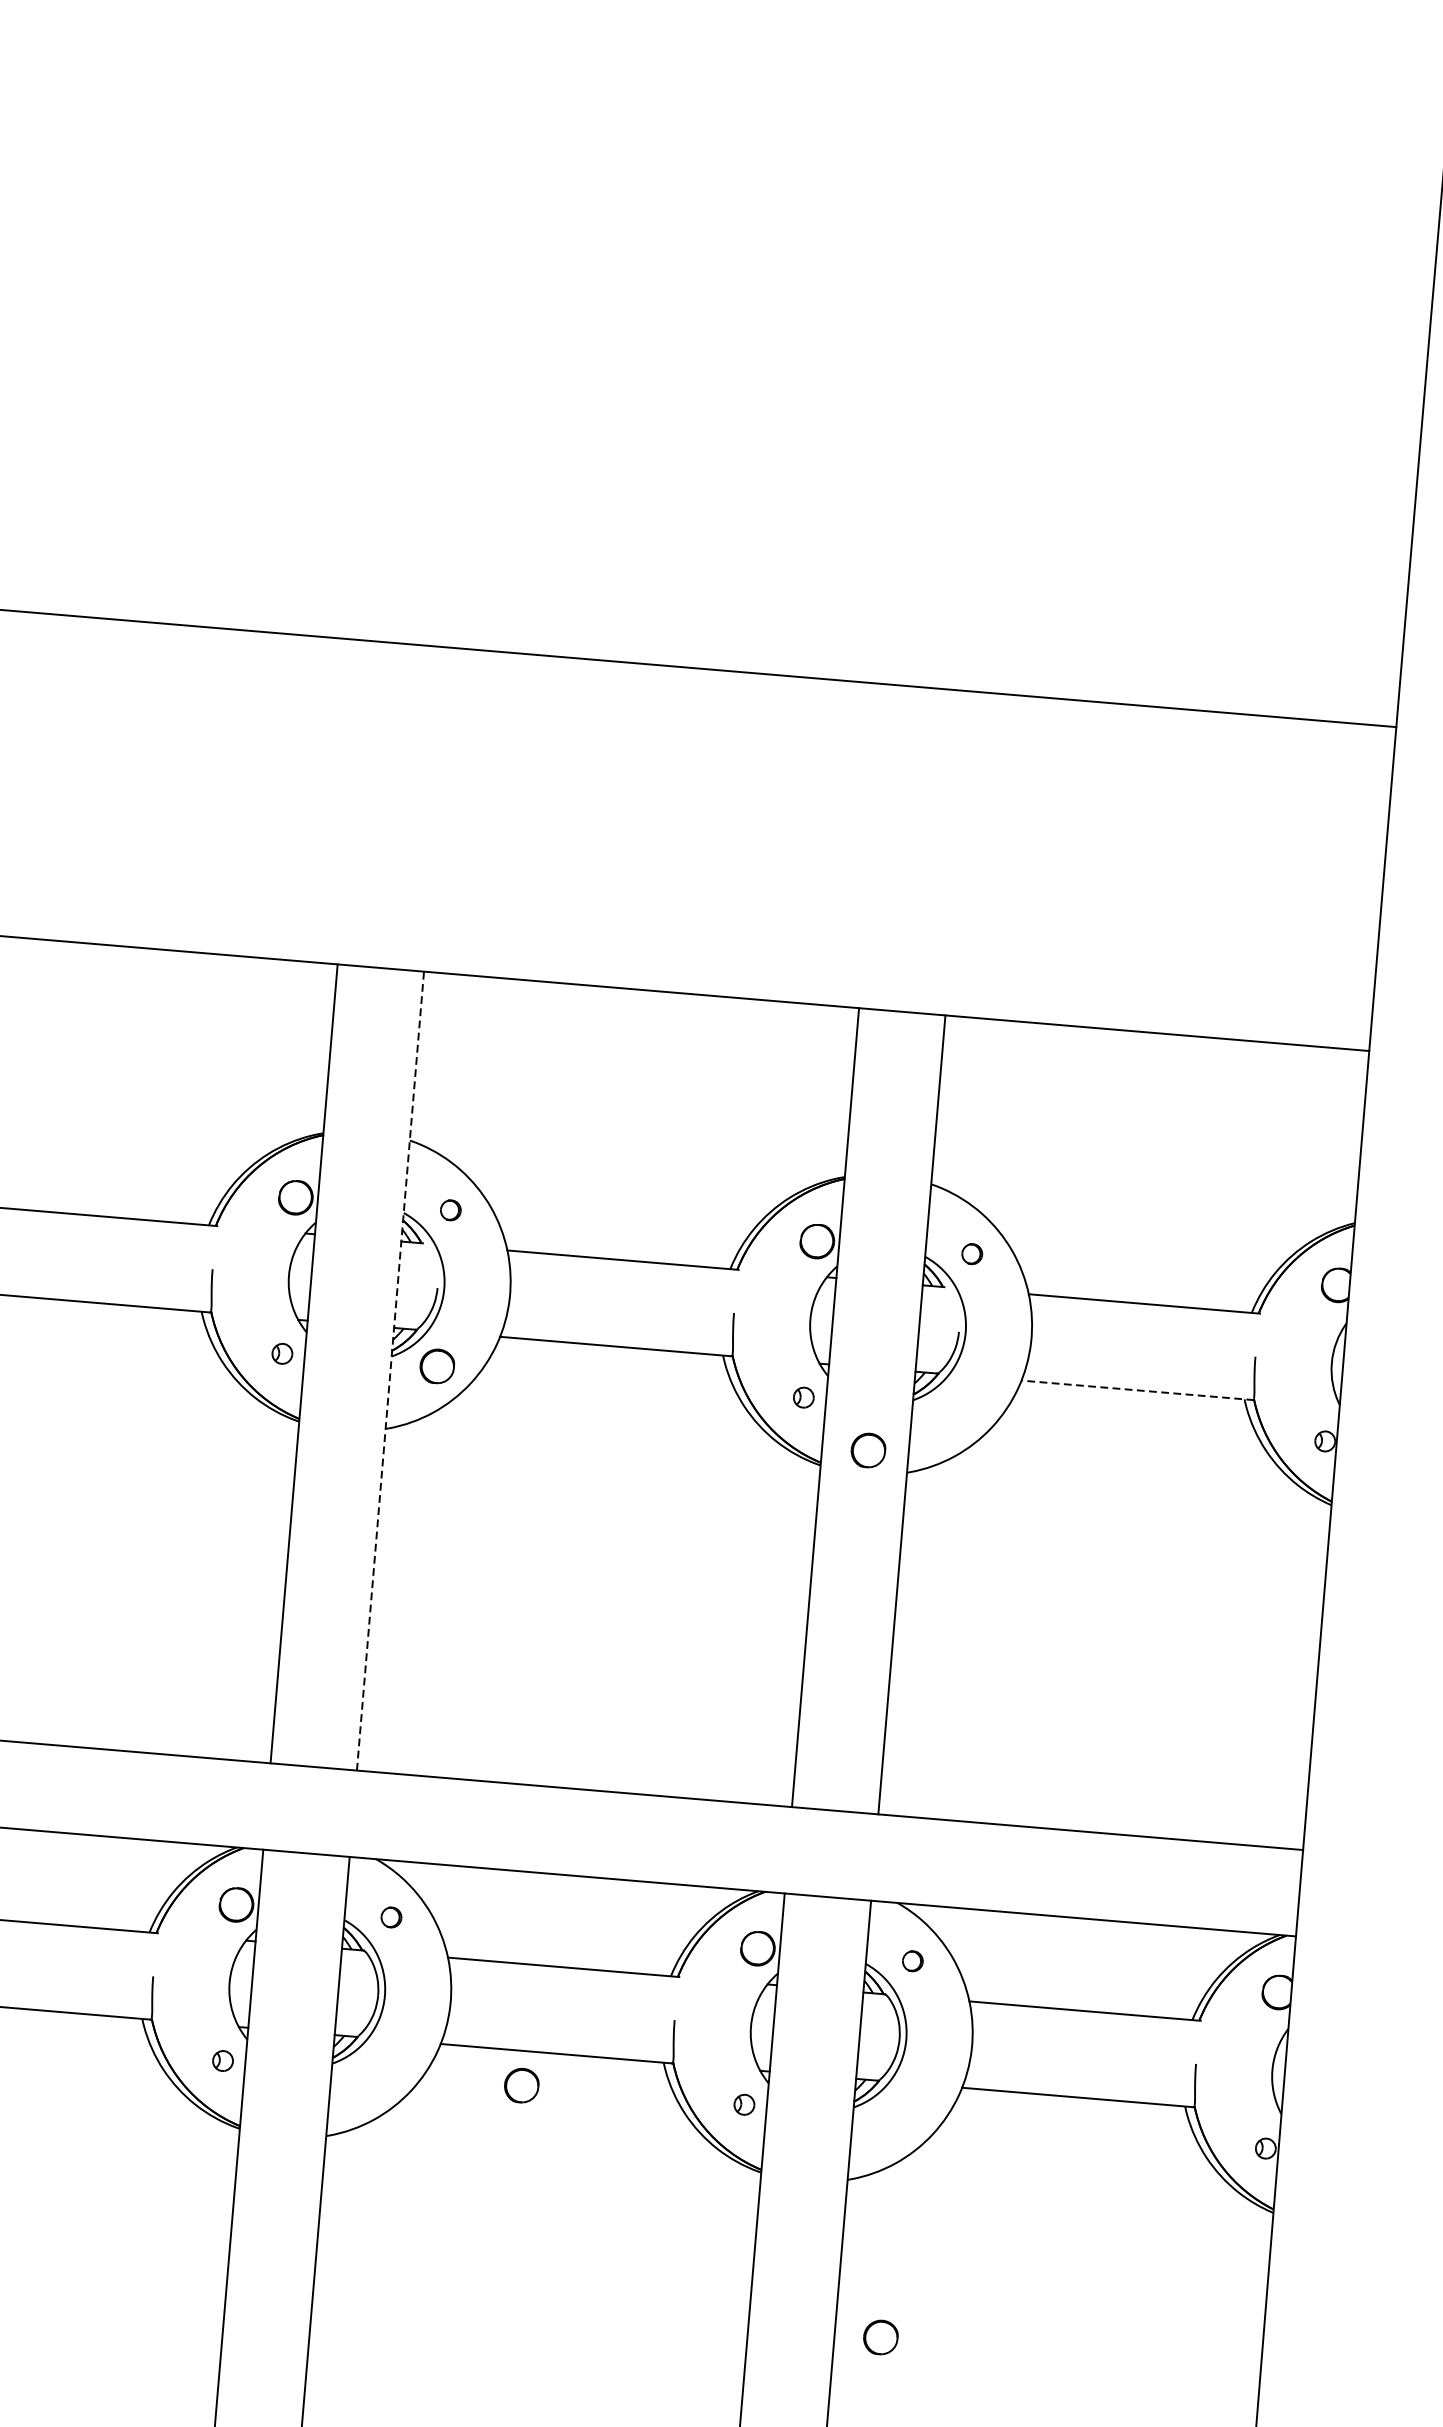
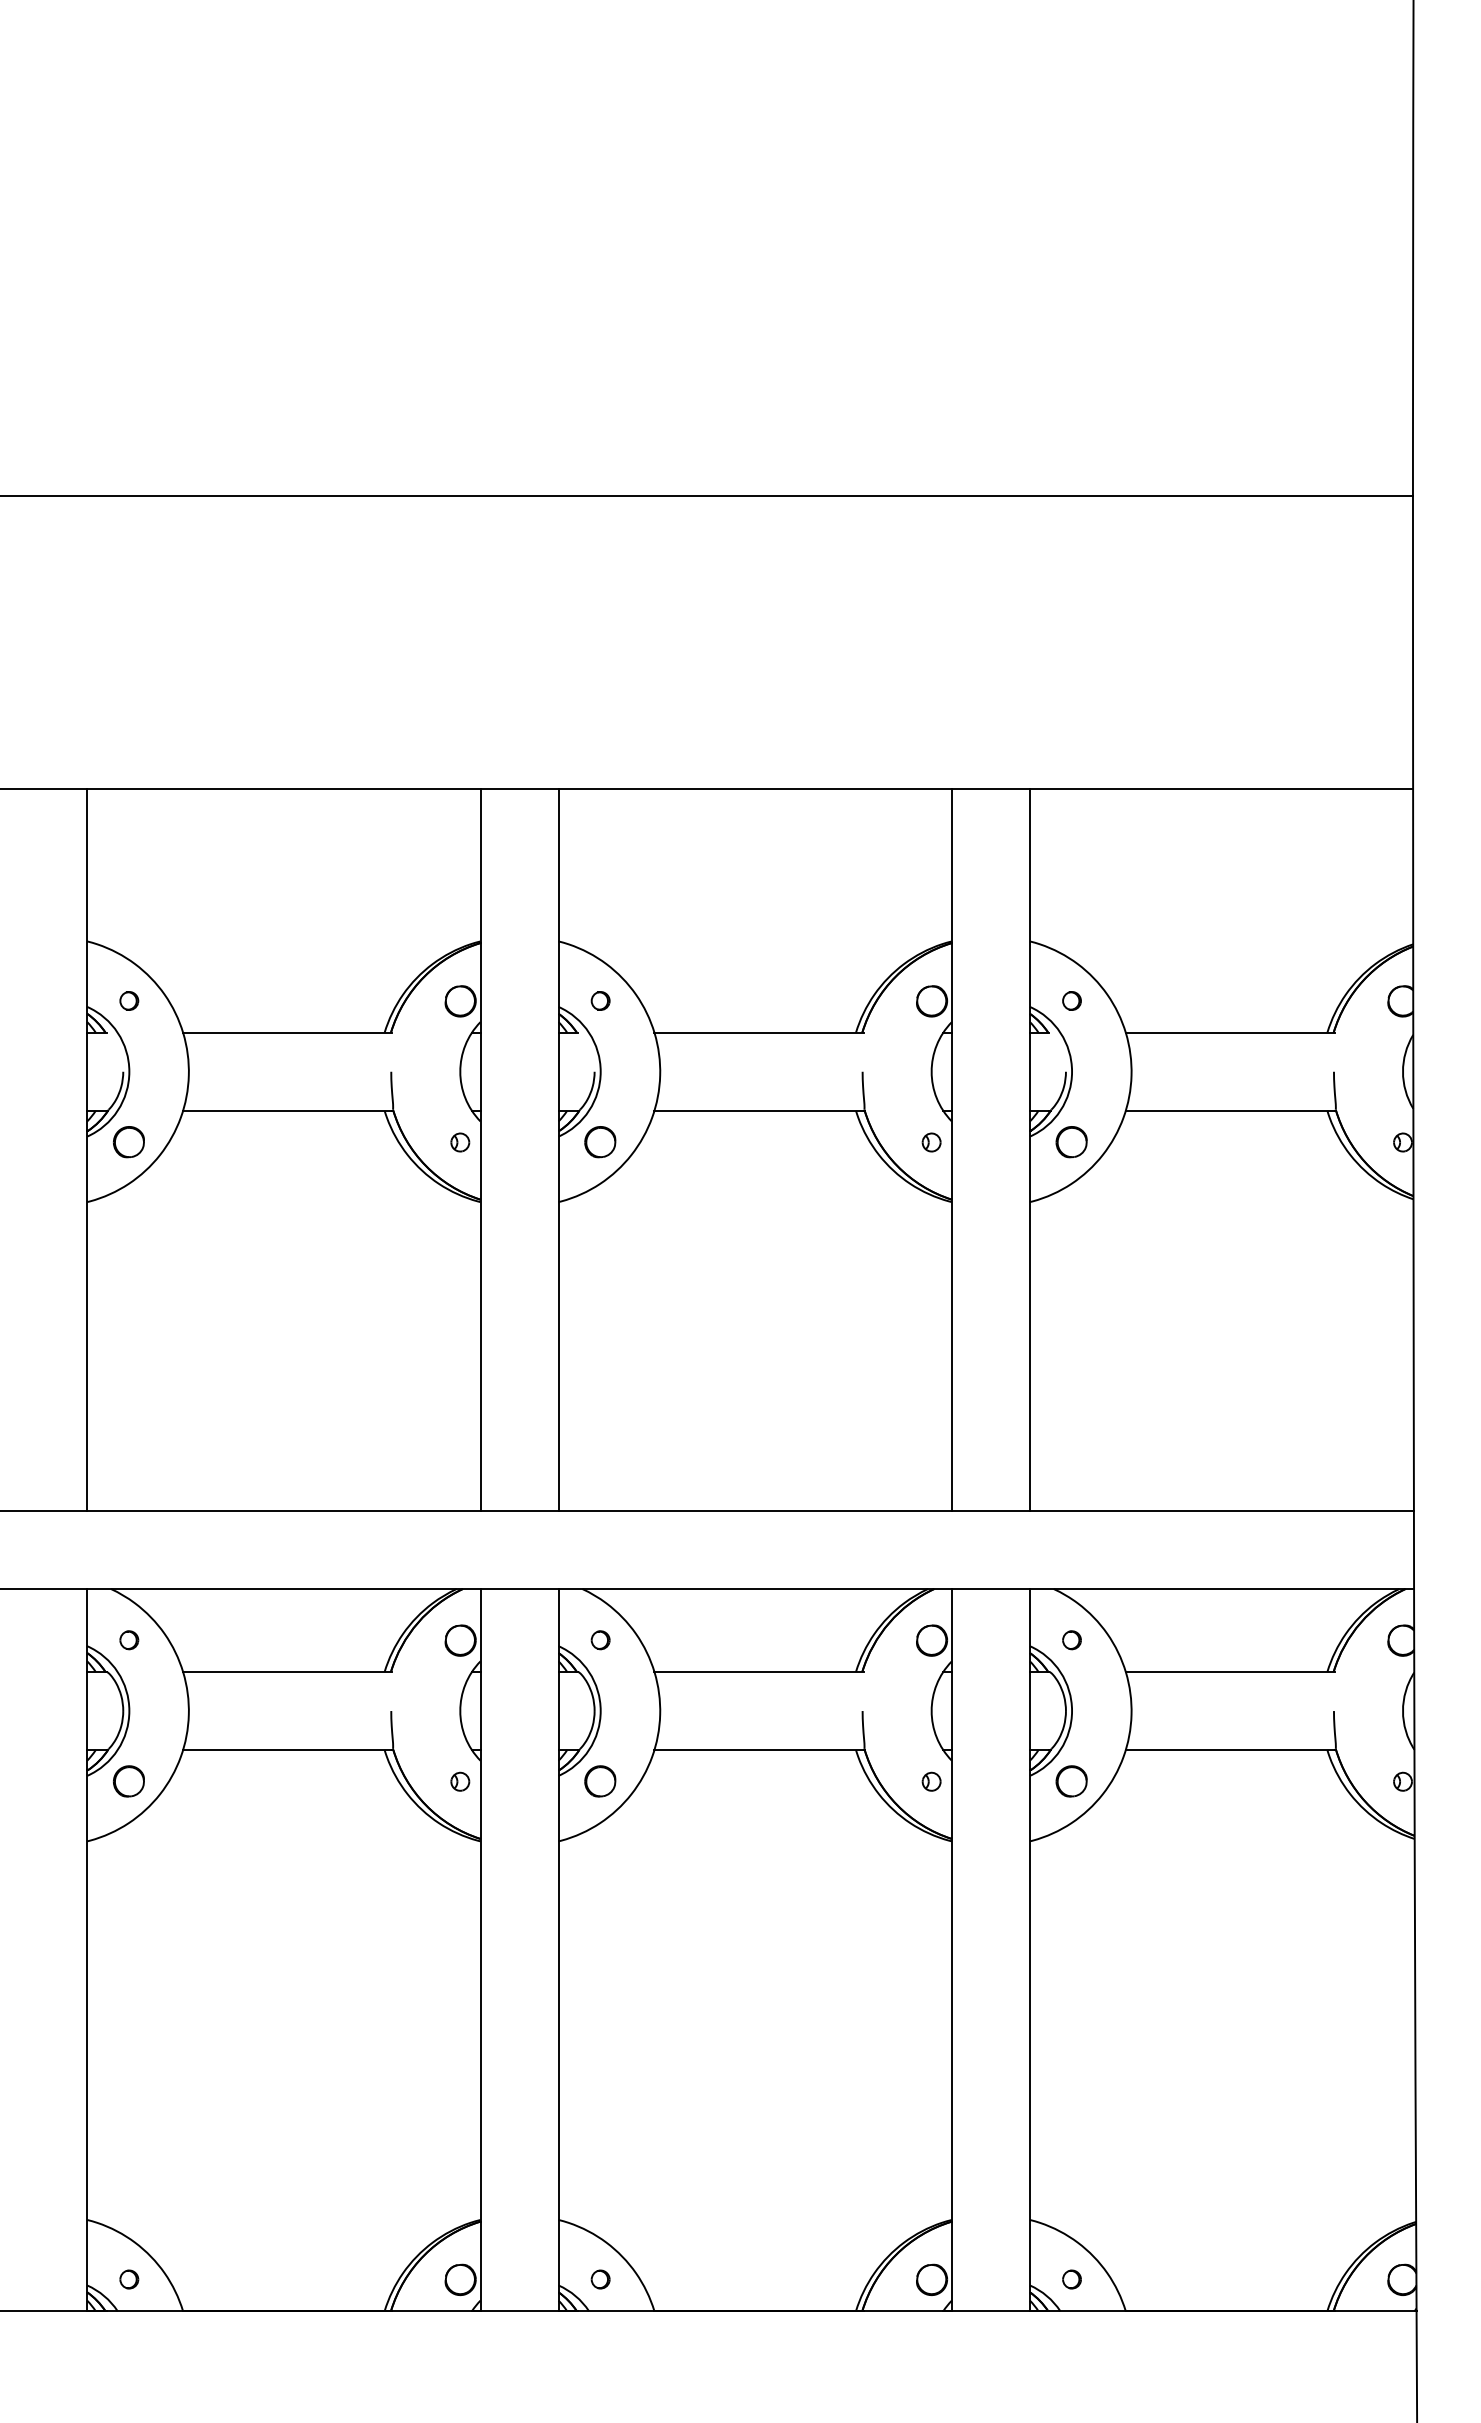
line: (390, 1370) -> (558, 1149), dashed -> solid
line: (1137, 1389) -> (1230, 1110), dashed -> solid
part: (868, 1450) -> (1071, 1142), moved
part: (521, 2085) -> (600, 1781), moved
part: (880, 2337) -> (1071, 1781), moved

